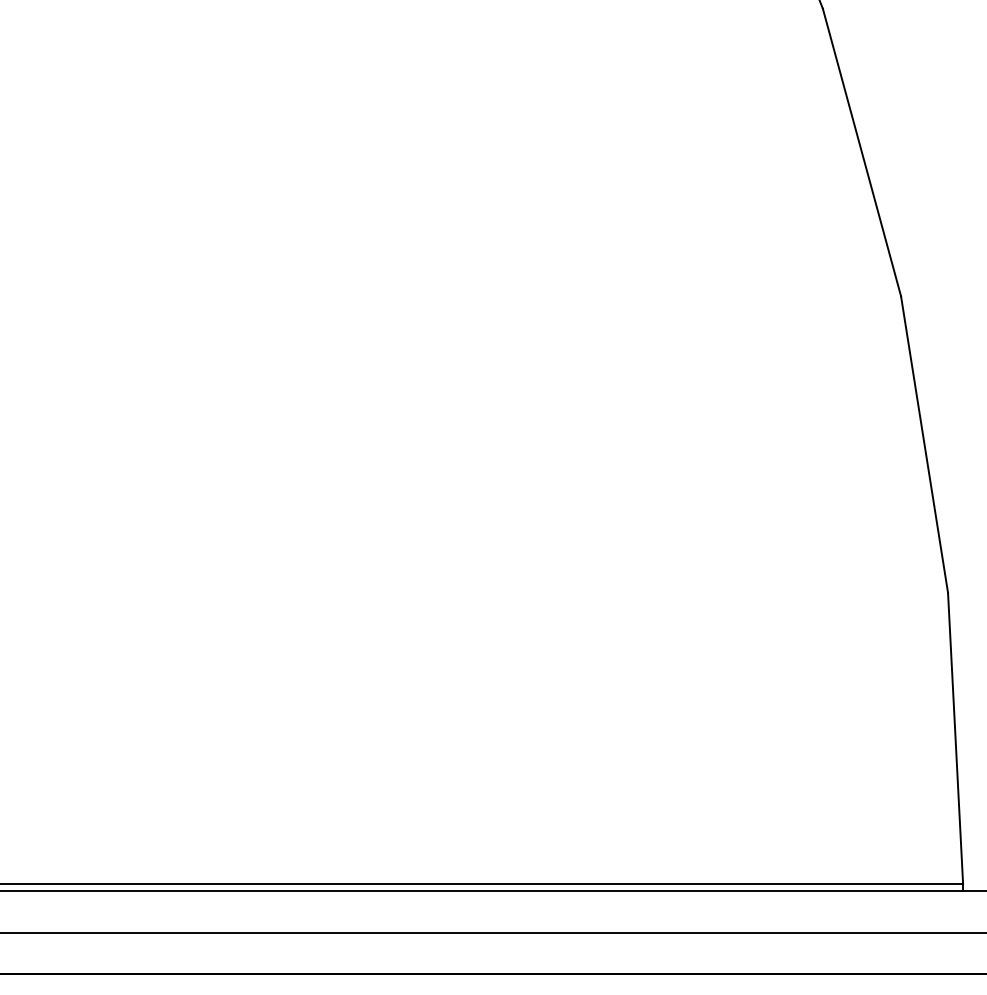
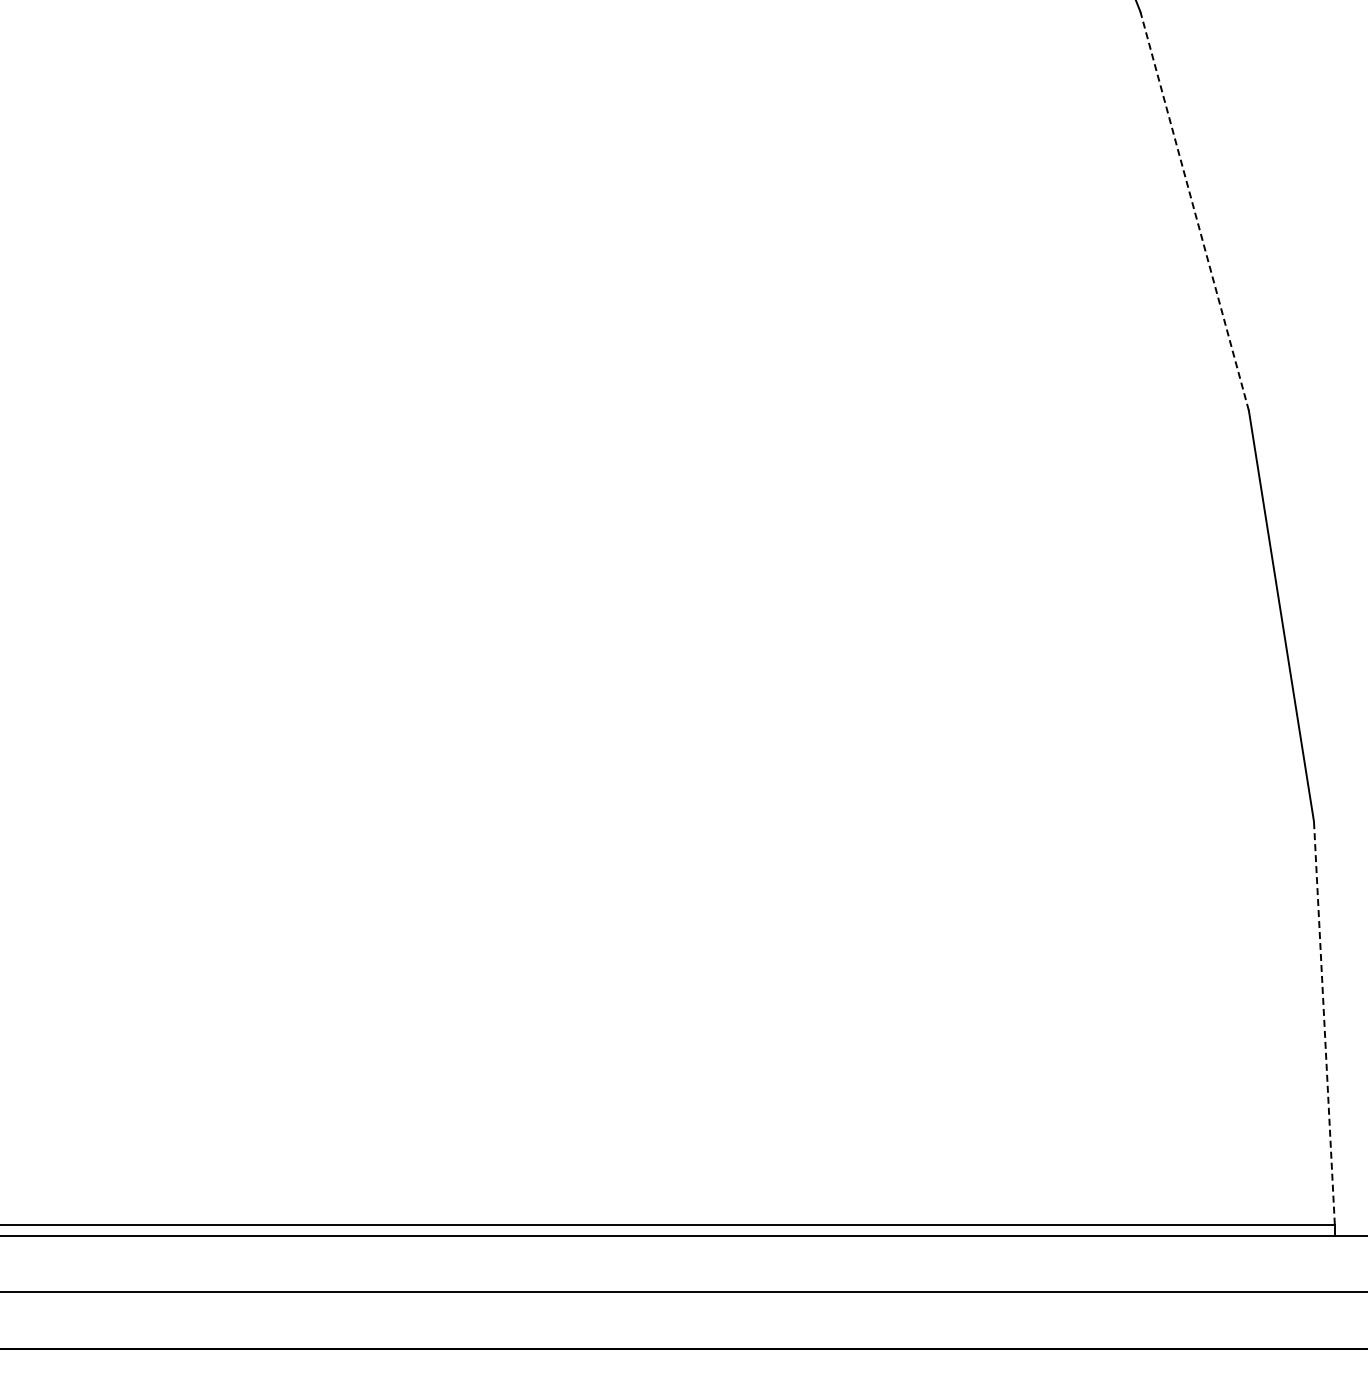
line: (861, 152) -> (1194, 211), solid -> dashed
line: (955, 738) -> (1324, 1023), solid -> dashed

